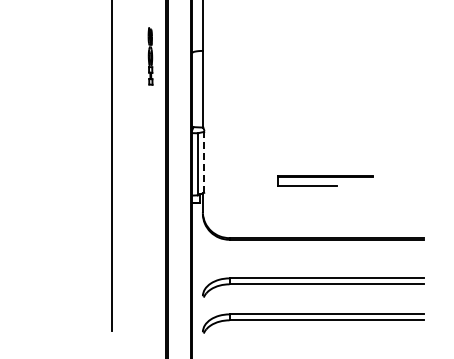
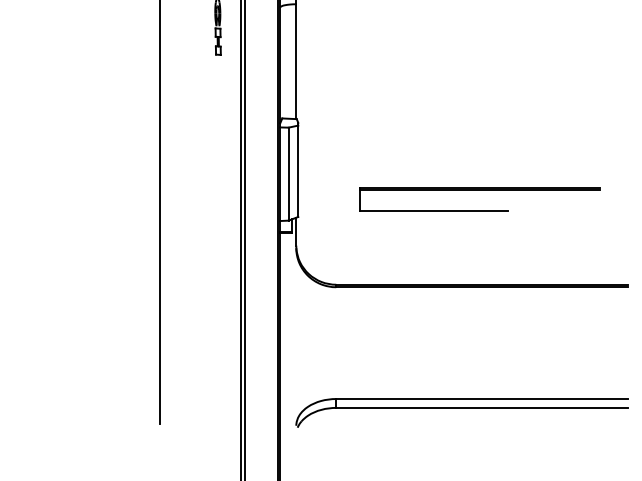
line: (204, 160) -> (298, 168), dashed -> solid
part: (325, 180) -> (480, 198), size x1.67
part: (313, 287) -> (462, 358), removed

